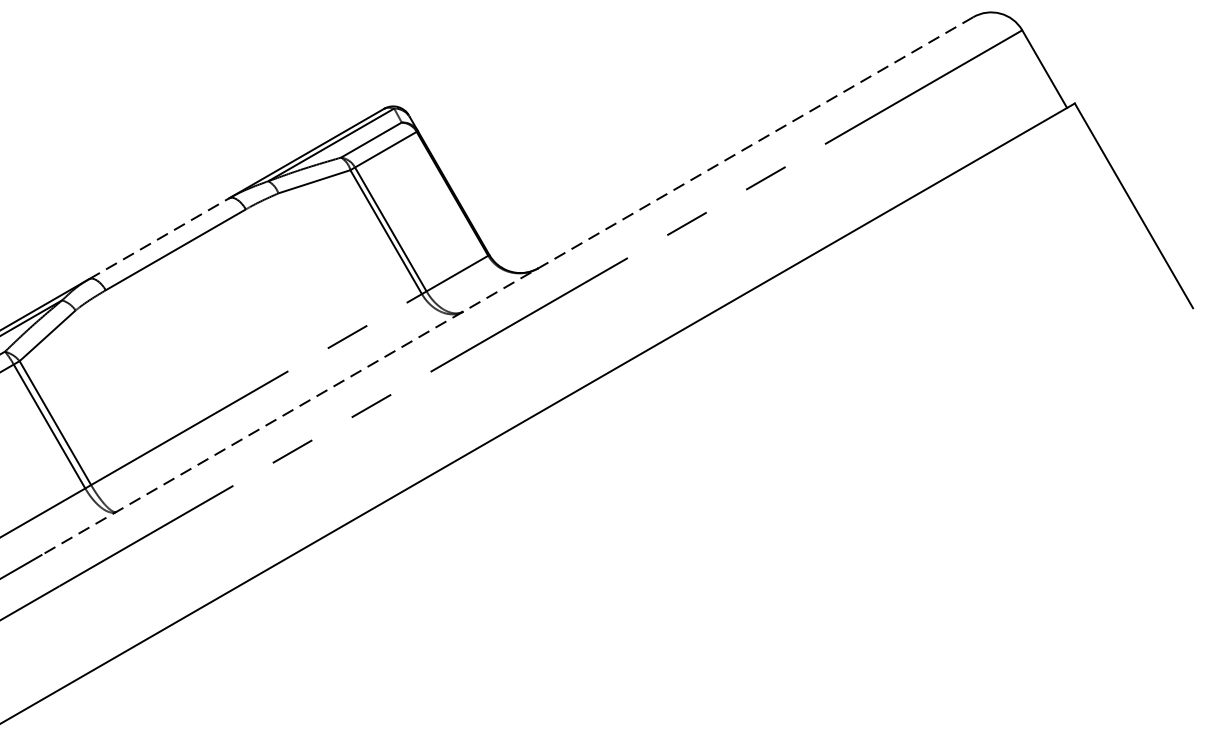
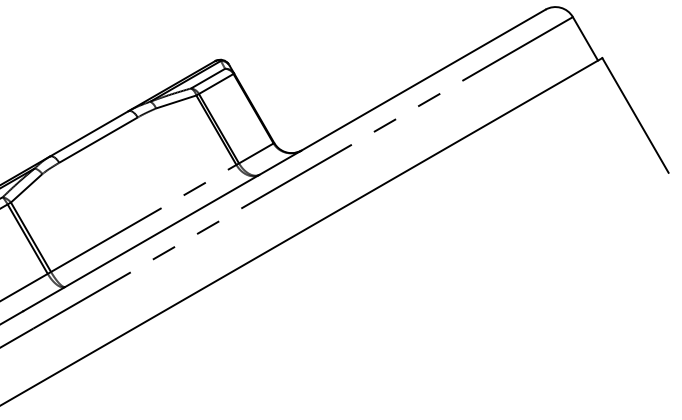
line: (159, 238) -> (89, 133), dashed -> solid
line: (505, 286) -> (283, 160), dashed -> solid

